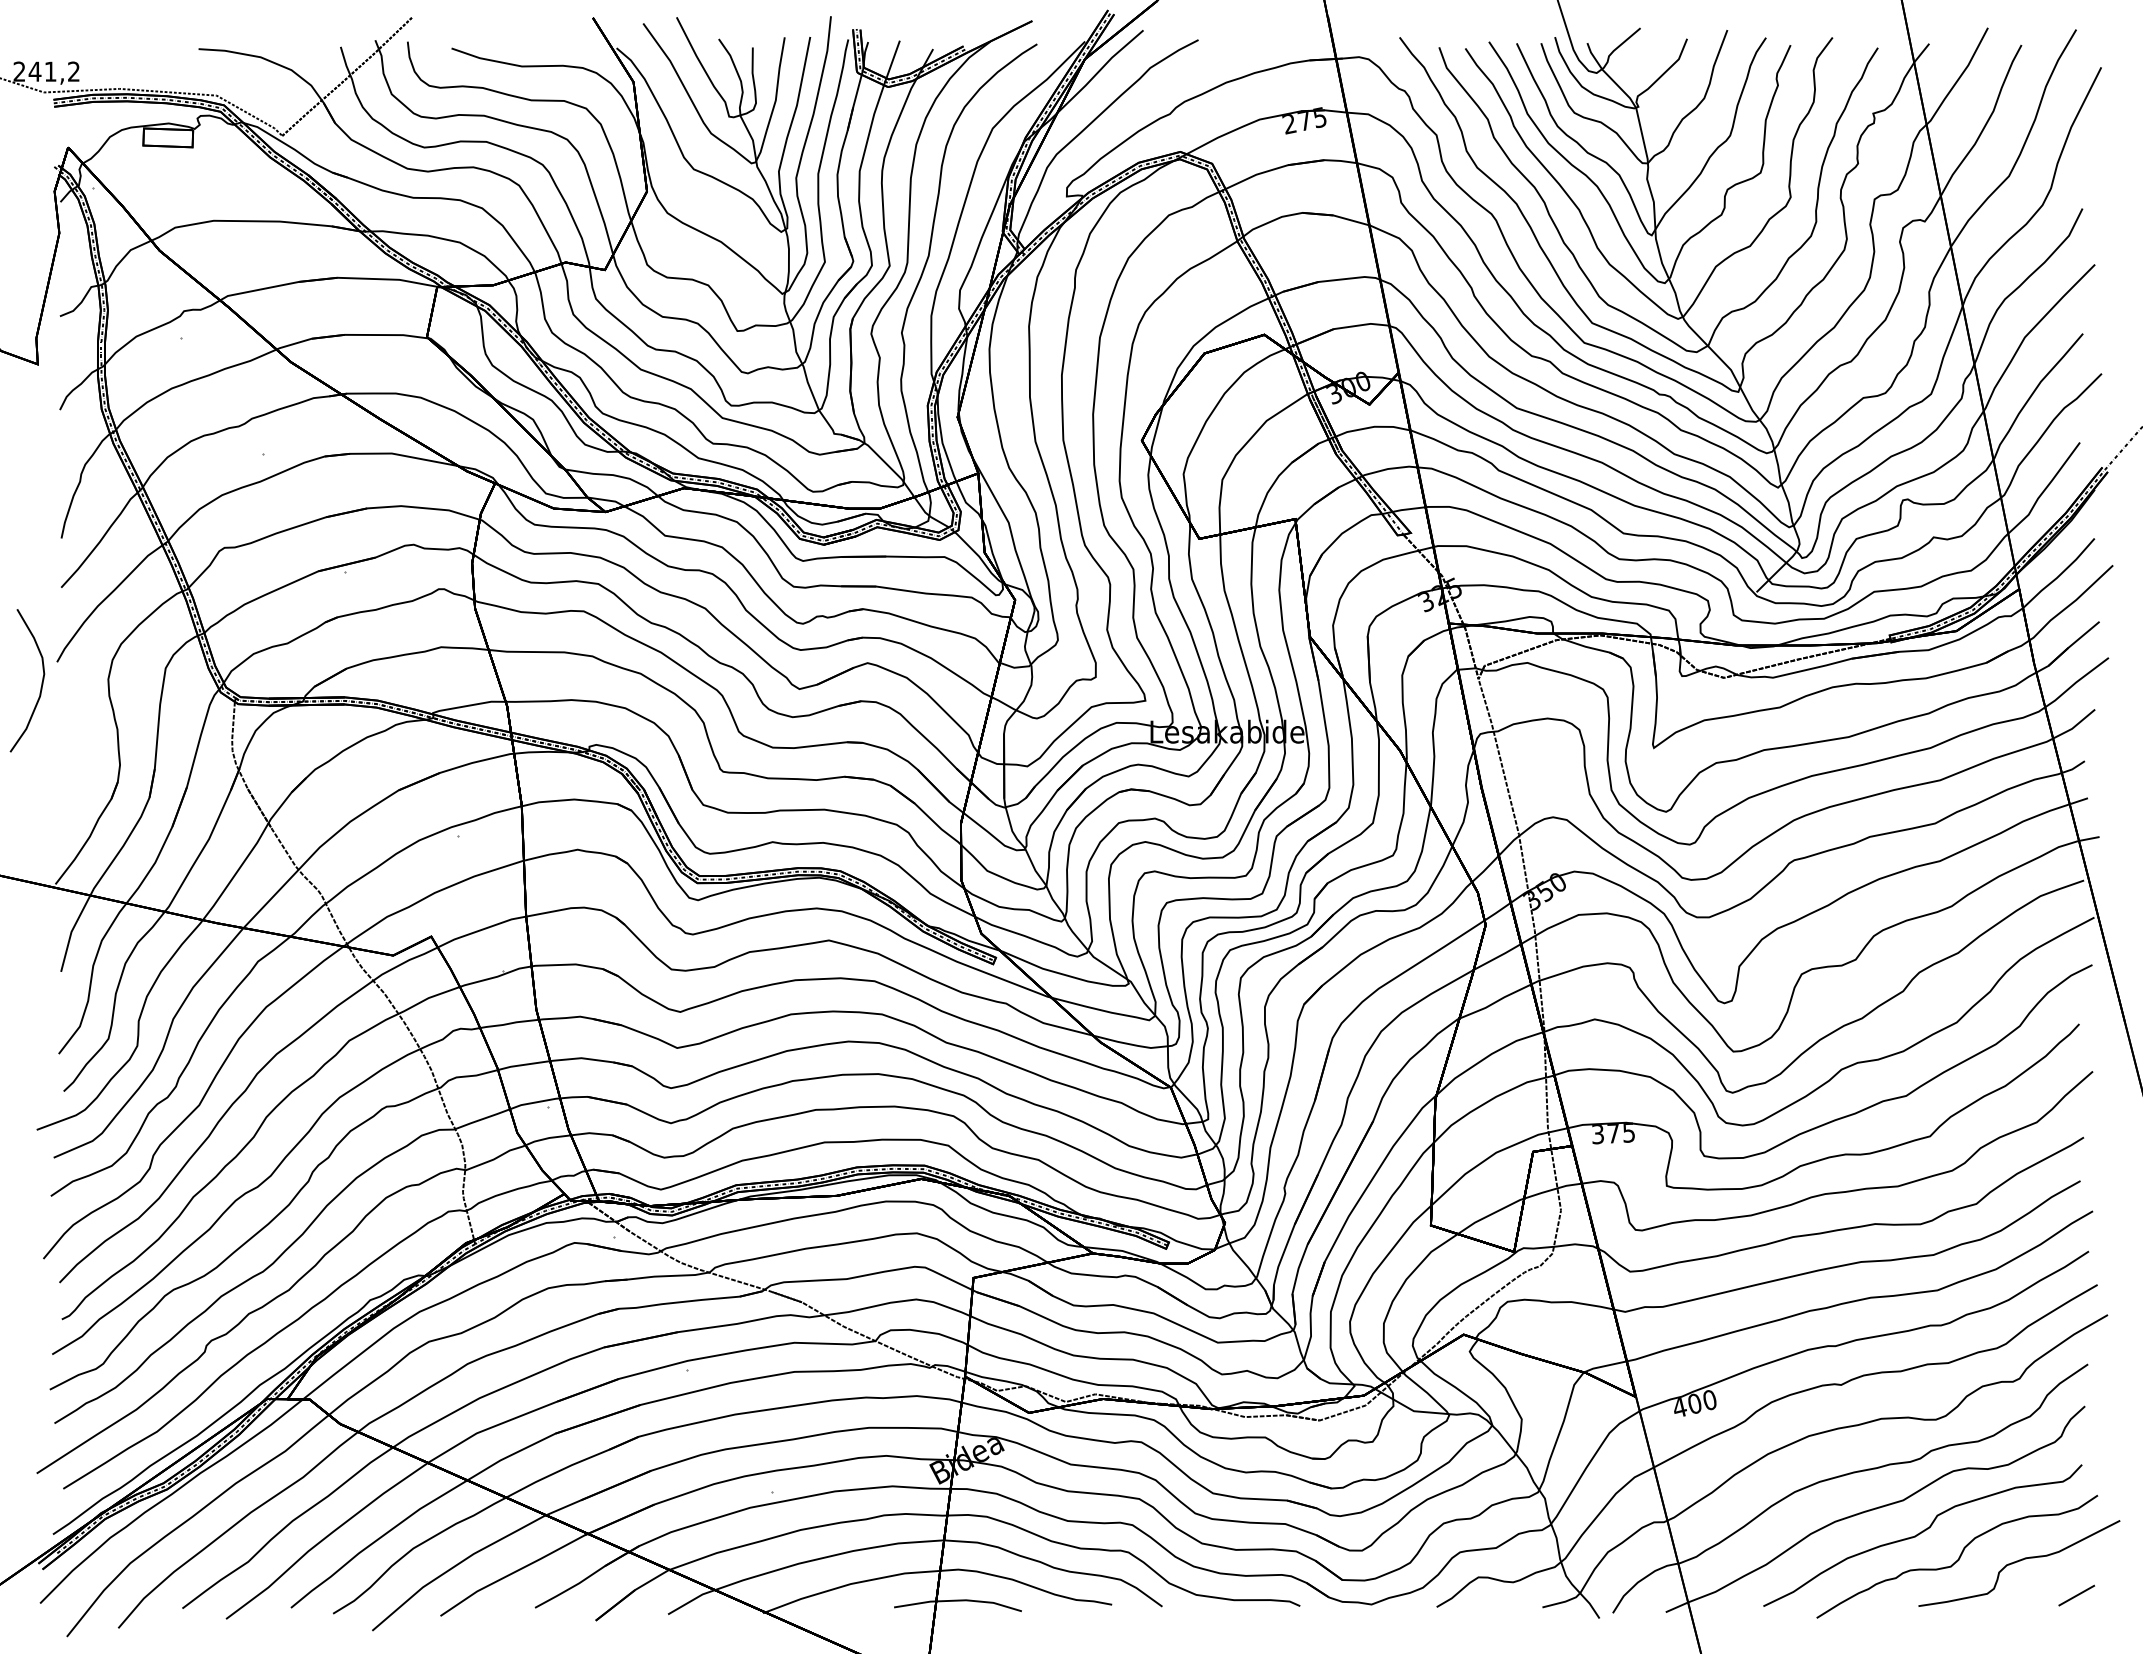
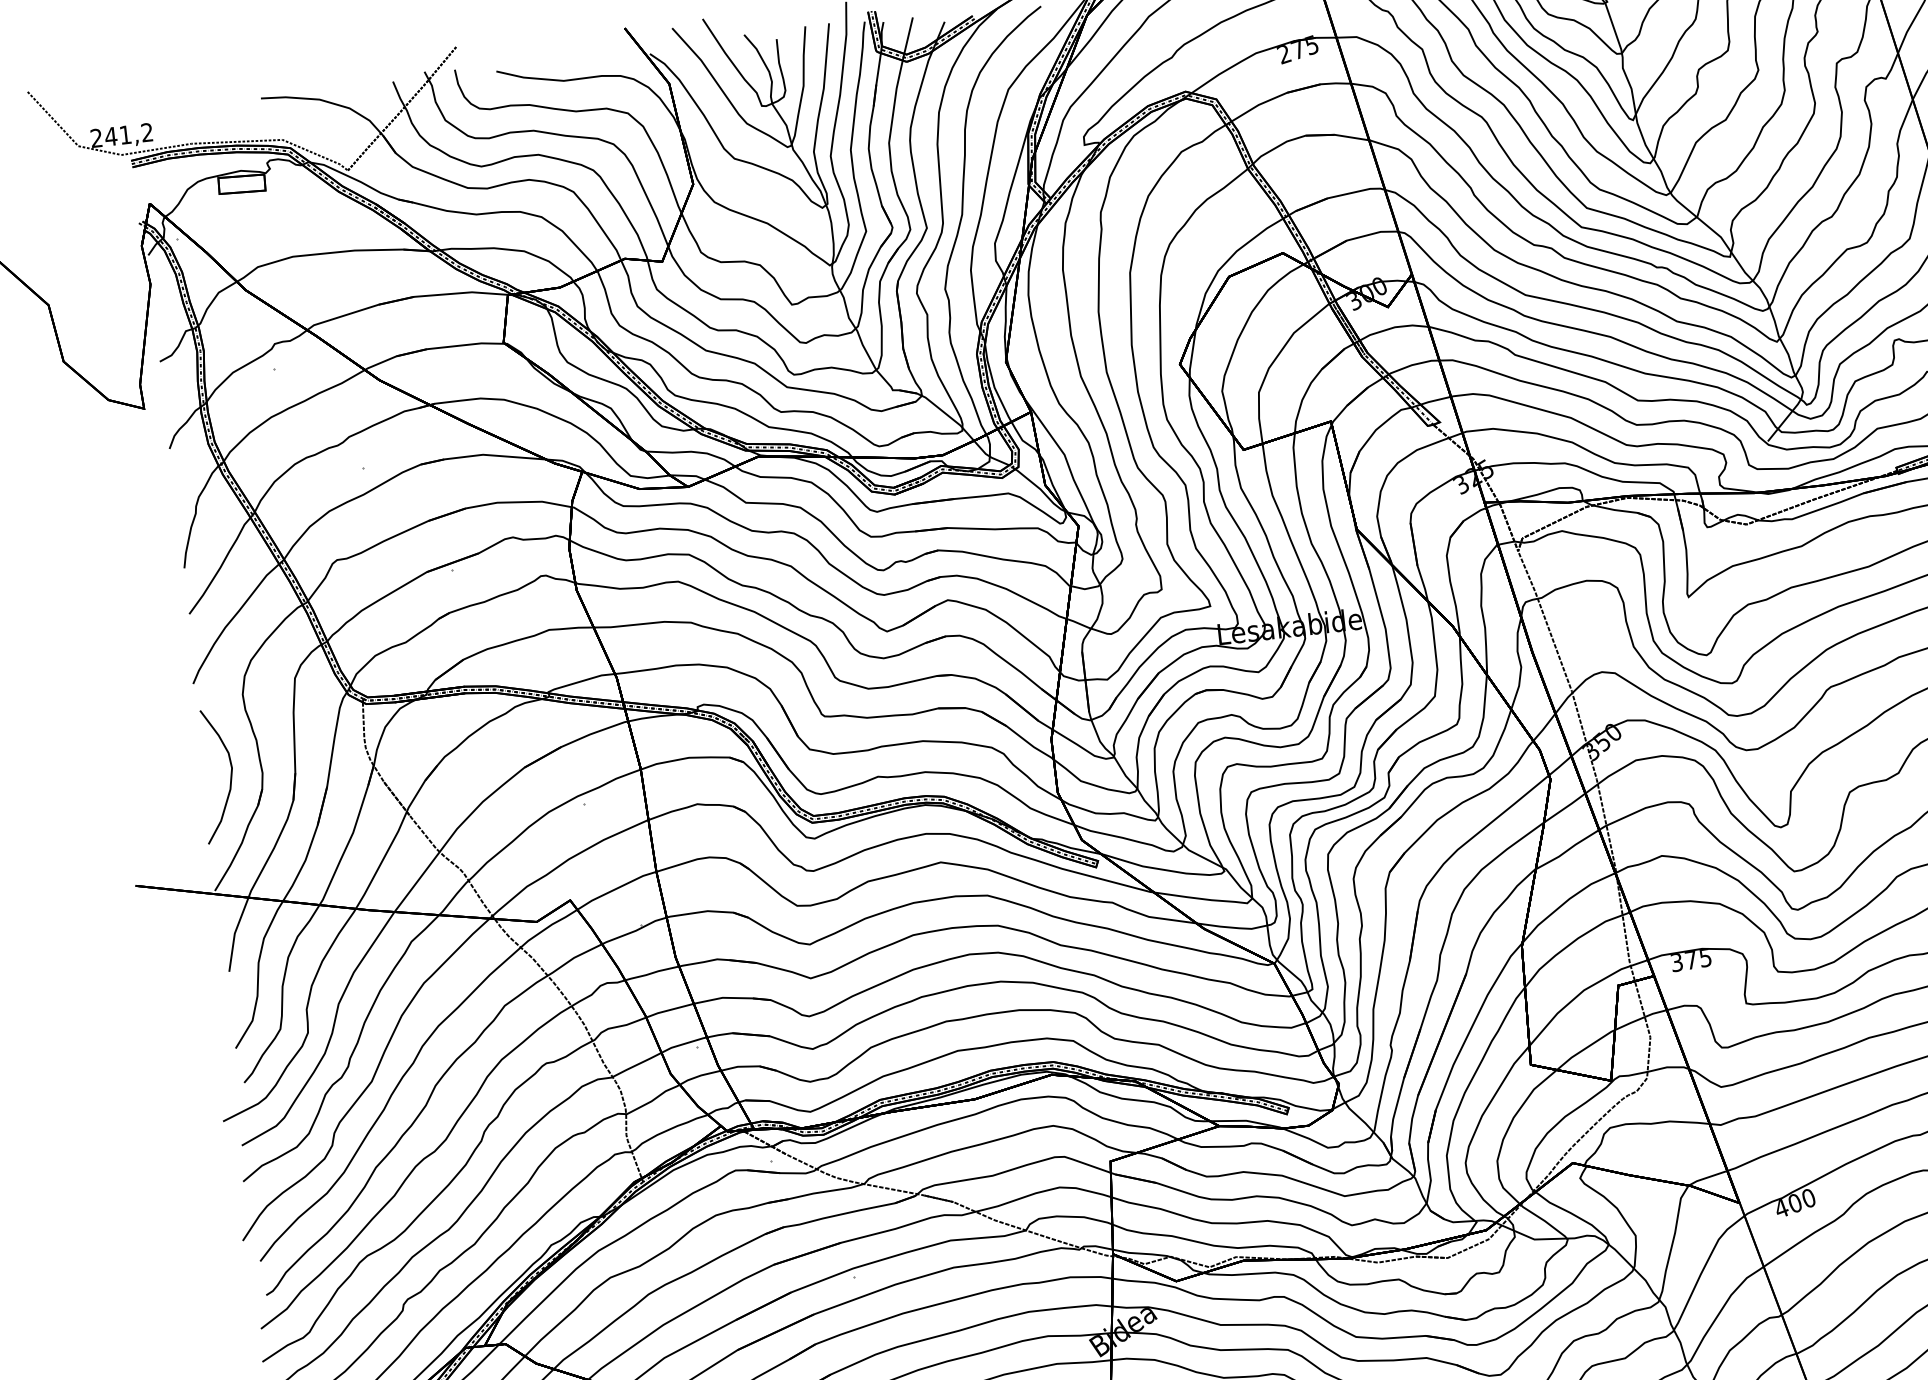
curve: (41, 682) -> (230, 776), moved

